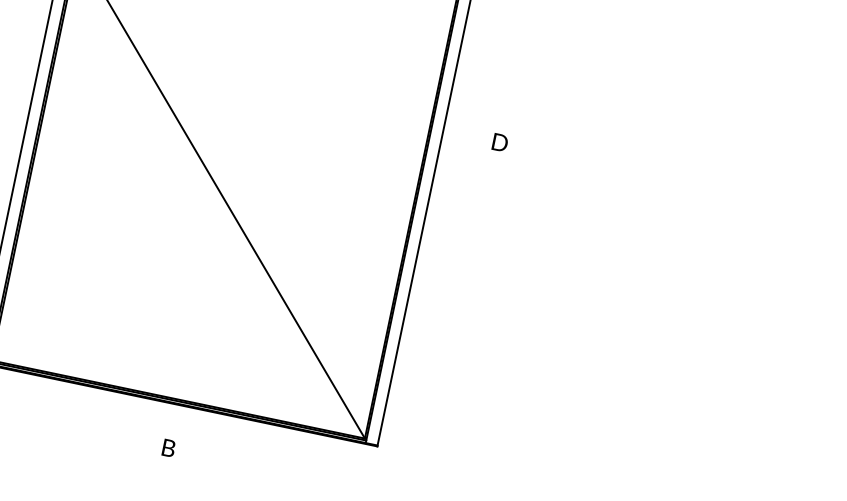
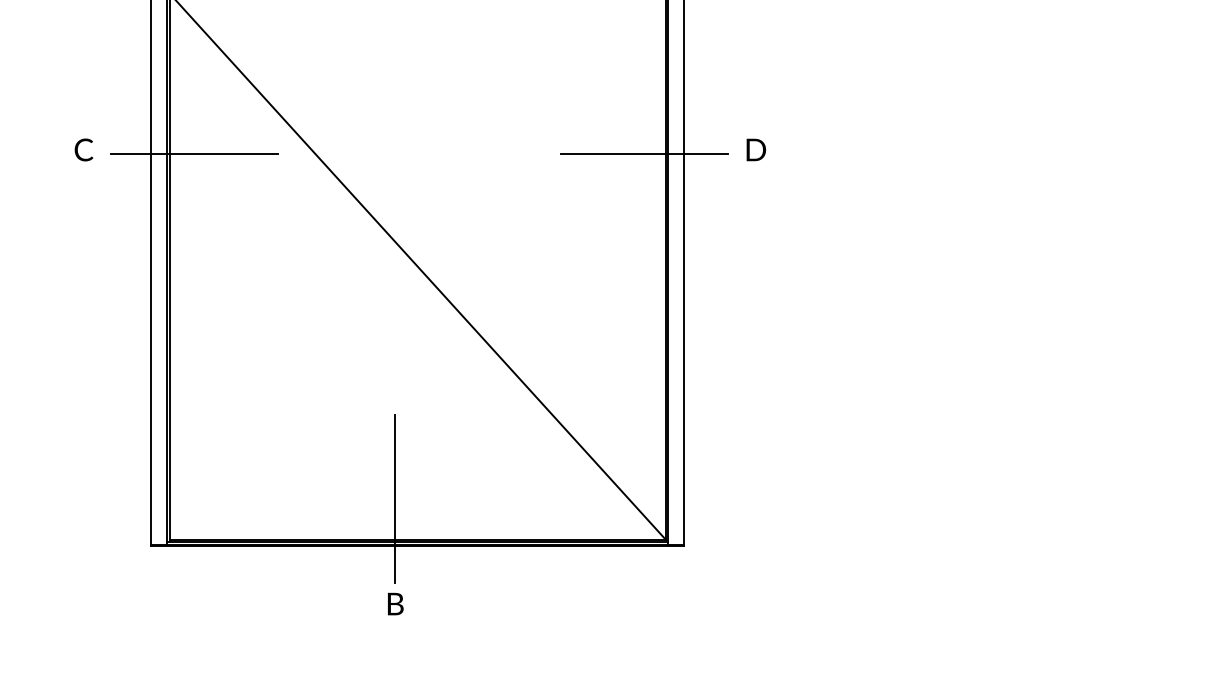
line: (71, 73) -> (194, 153), added
text: (499, 142) -> (755, 149), moved
line: (409, 144) -> (644, 153), added
line: (168, 365) -> (395, 498), added
text: (168, 447) -> (395, 603), moved

